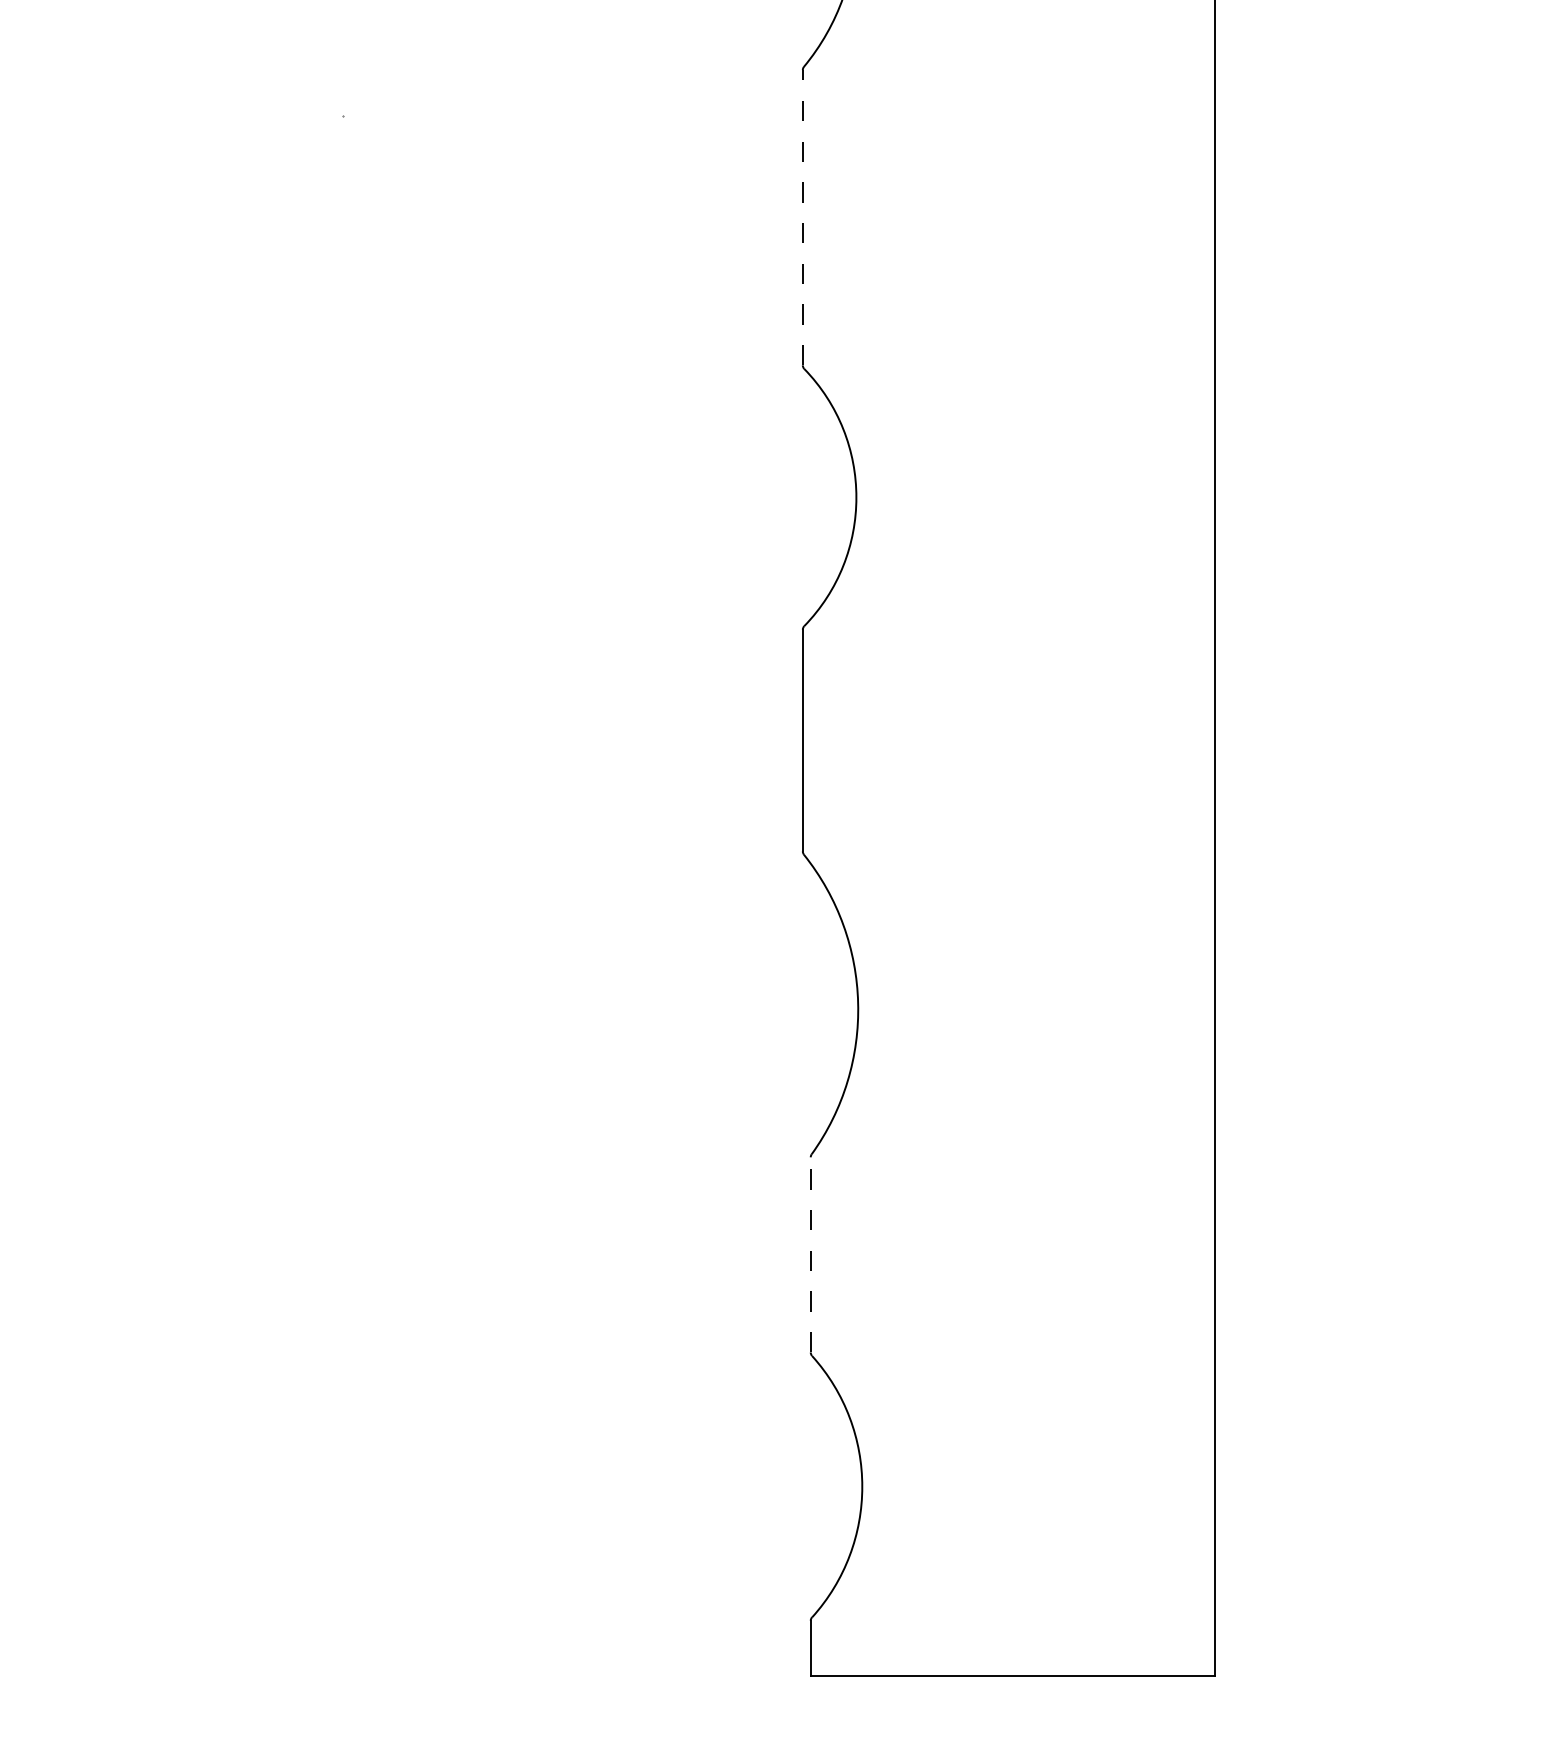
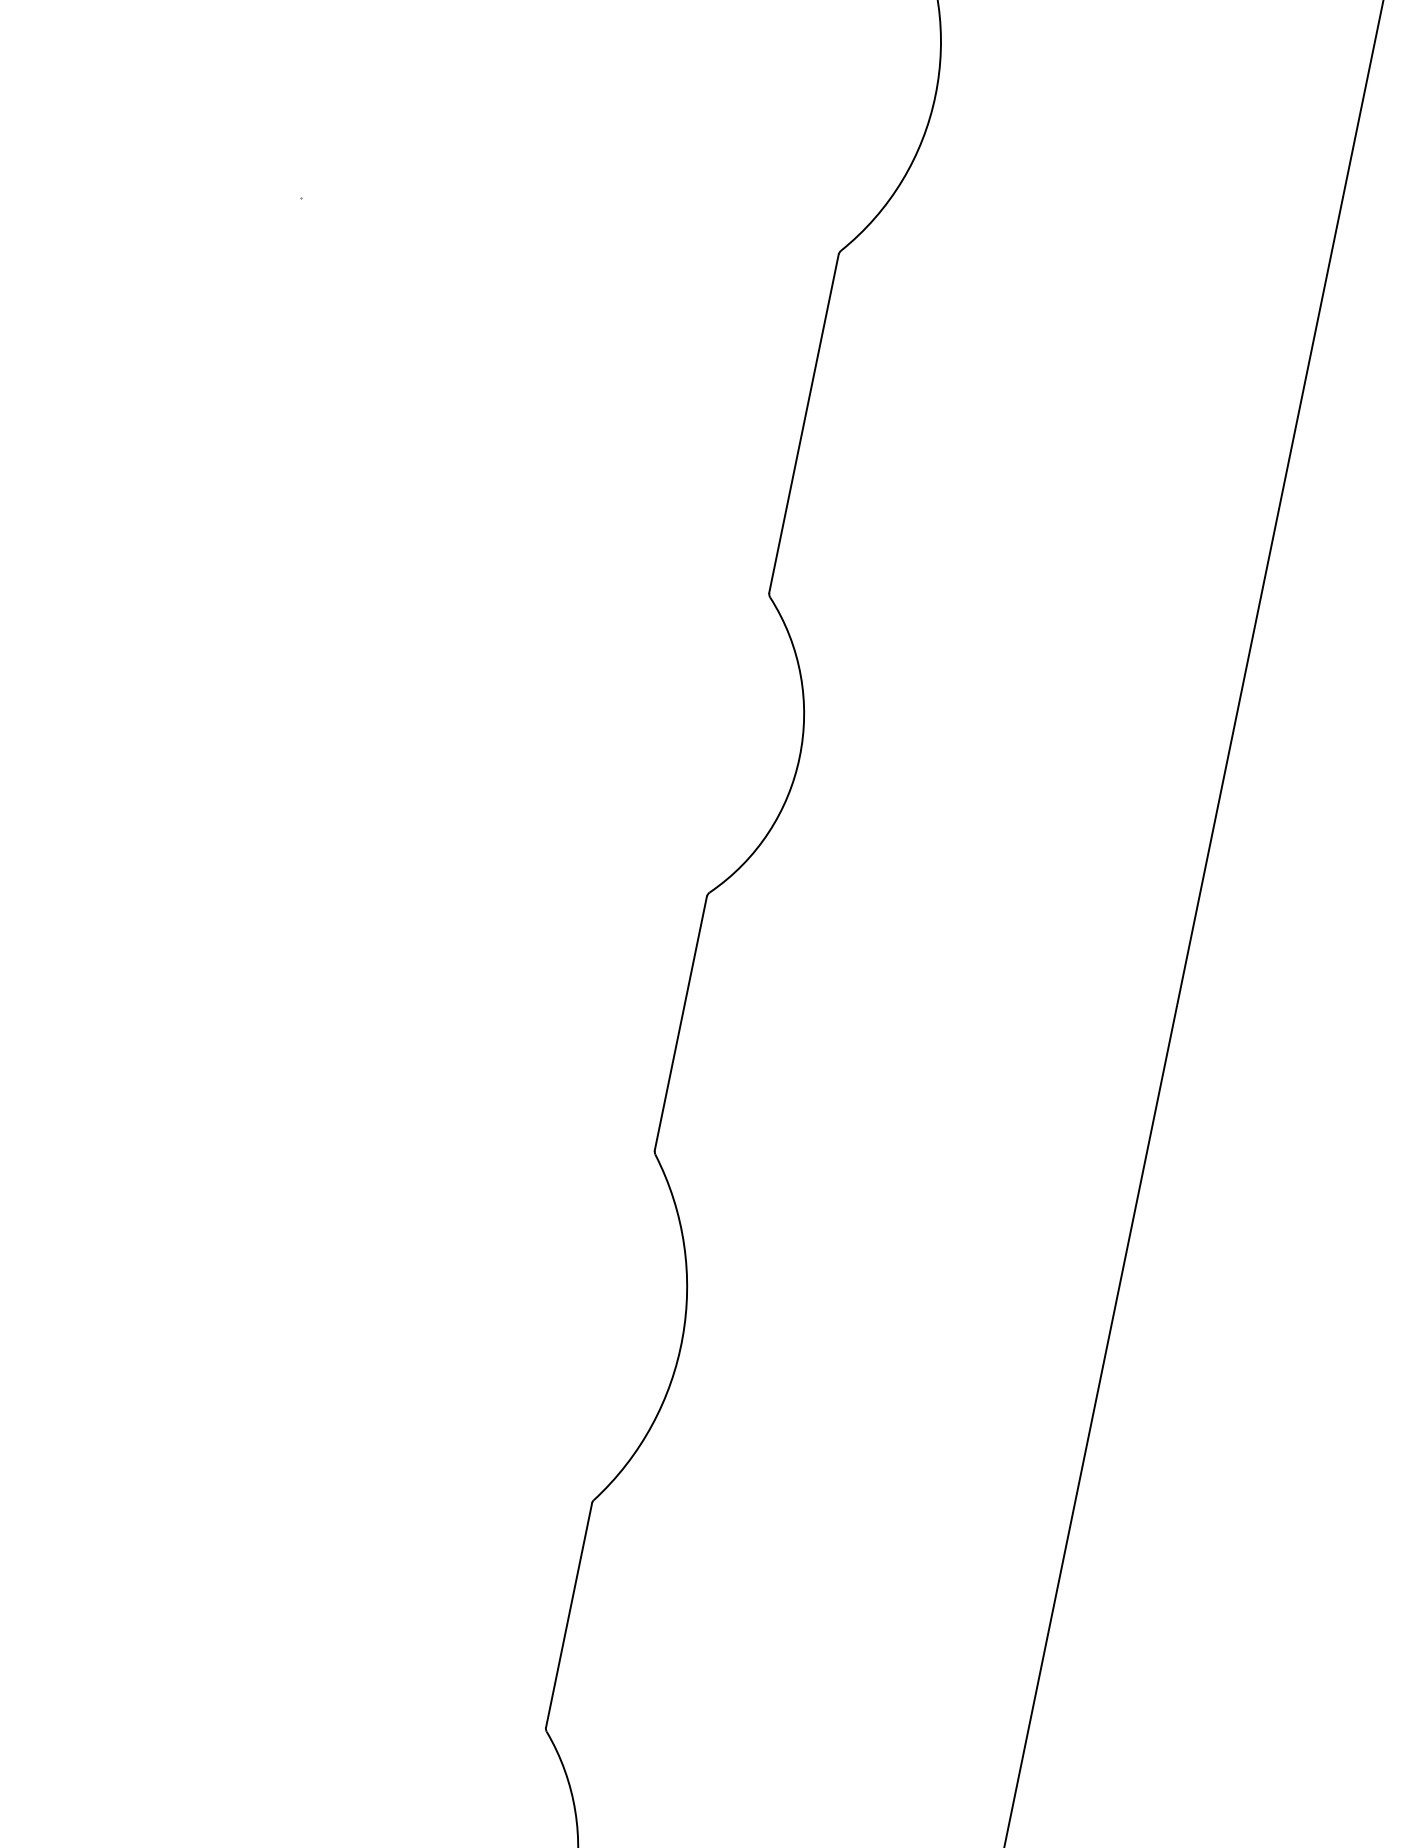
line: (802, 217) -> (803, 423), dashed -> solid
line: (810, 1254) -> (568, 1614), dashed -> solid

